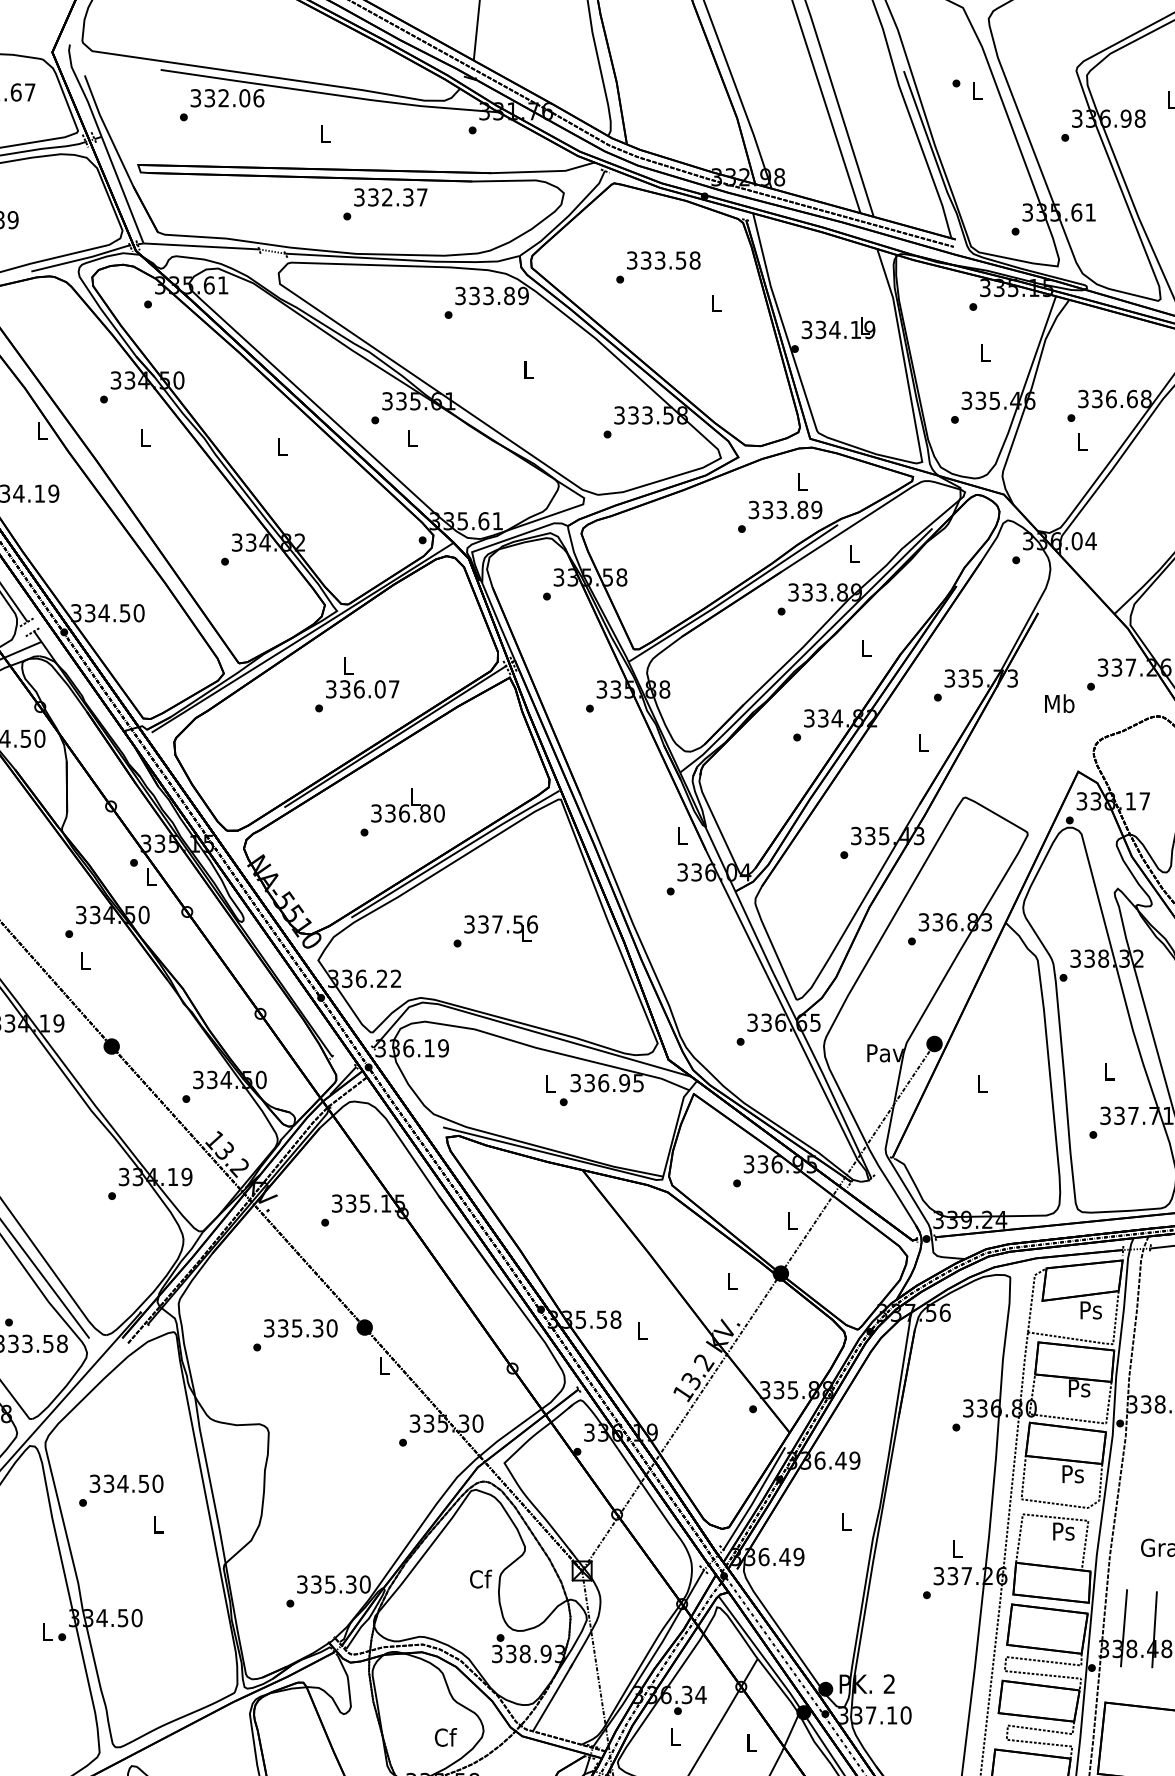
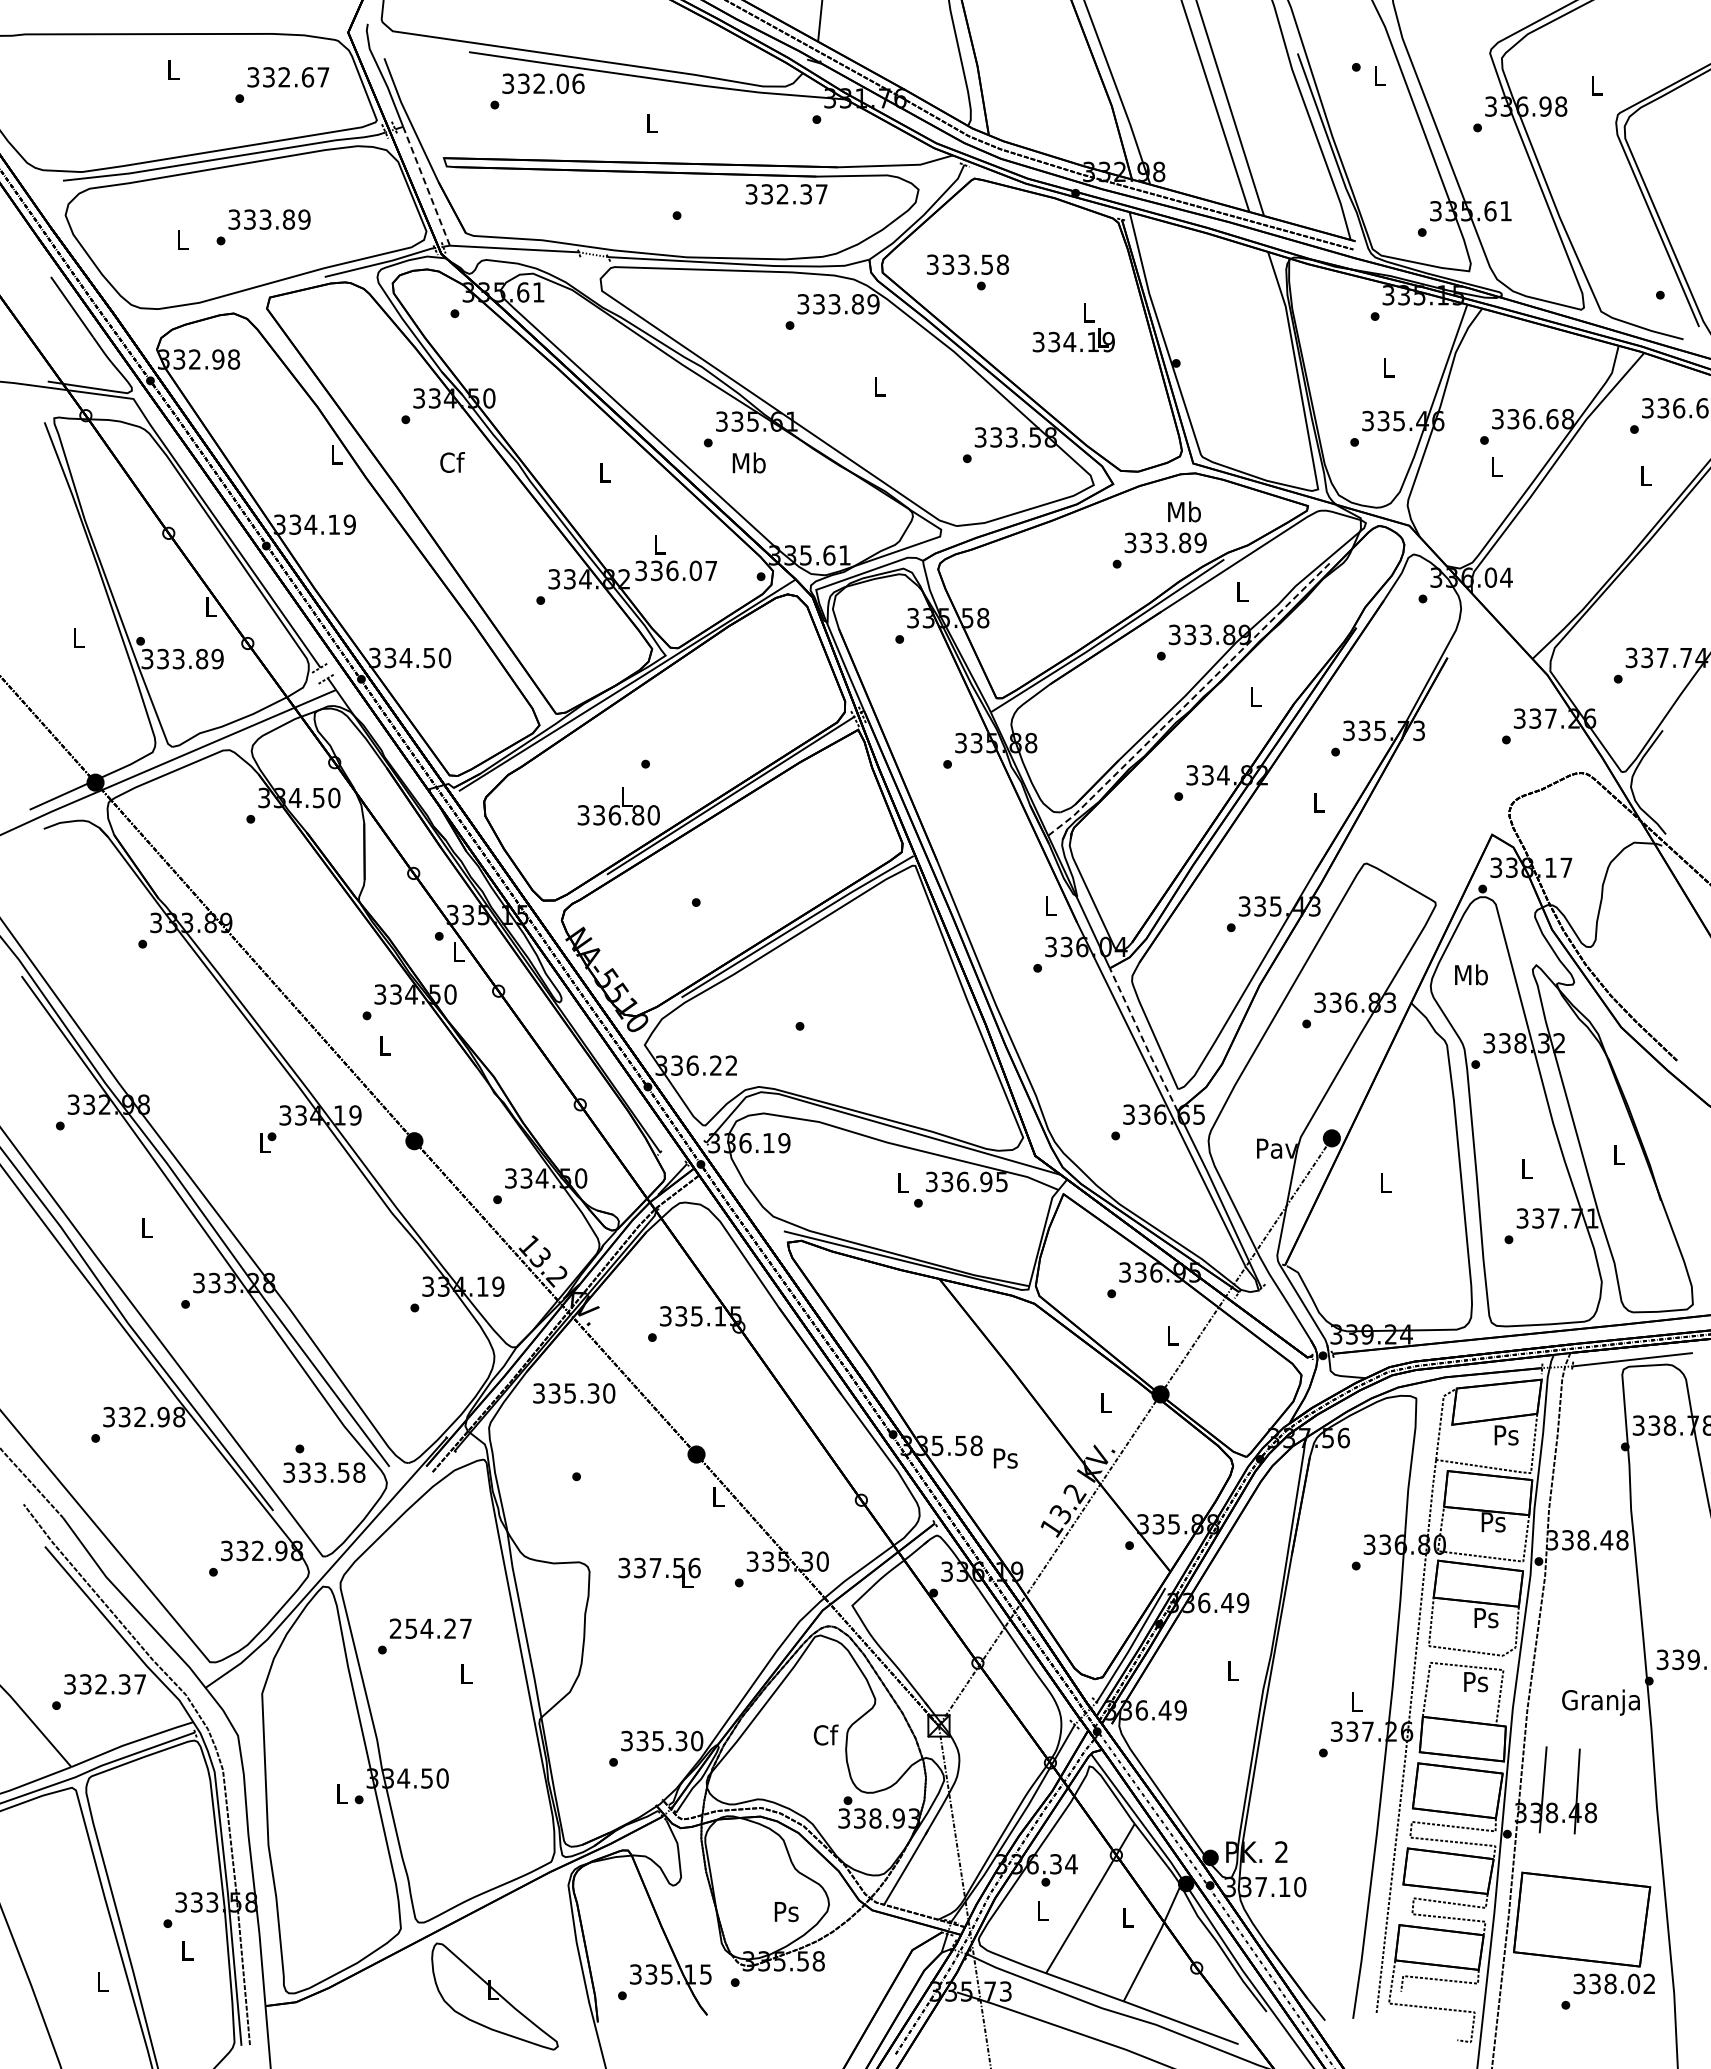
line: (122, 190) -> (426, 186), solid -> dashed
text: (390, 197) -> (786, 194), moved
text: (663, 260) -> (967, 264), moved
text: (838, 328) -> (1073, 340), moved
text: (145, 437) -> (452, 462), L -> Cf
text: (411, 437) -> (748, 462), L -> Mb
text: (802, 481) -> (1184, 511), L -> Mb
line: (806, 652) -> (1189, 701), solid -> dashed
text: (362, 678) -> (676, 558), moved
text: (1059, 703) -> (1471, 974), moved
text: (407, 805) -> (618, 806), moved
text: (501, 928) -> (659, 1572), moved
line: (765, 956) -> (1143, 1040), solid -> dashed
text: (301, 1328) -> (574, 1393), moved
text: (641, 1331) -> (1005, 1458), L -> Ps
text: (126, 1483) -> (430, 1628), 334.50 -> 254.27
text: (445, 1737) -> (786, 1911), Cf -> Ps

